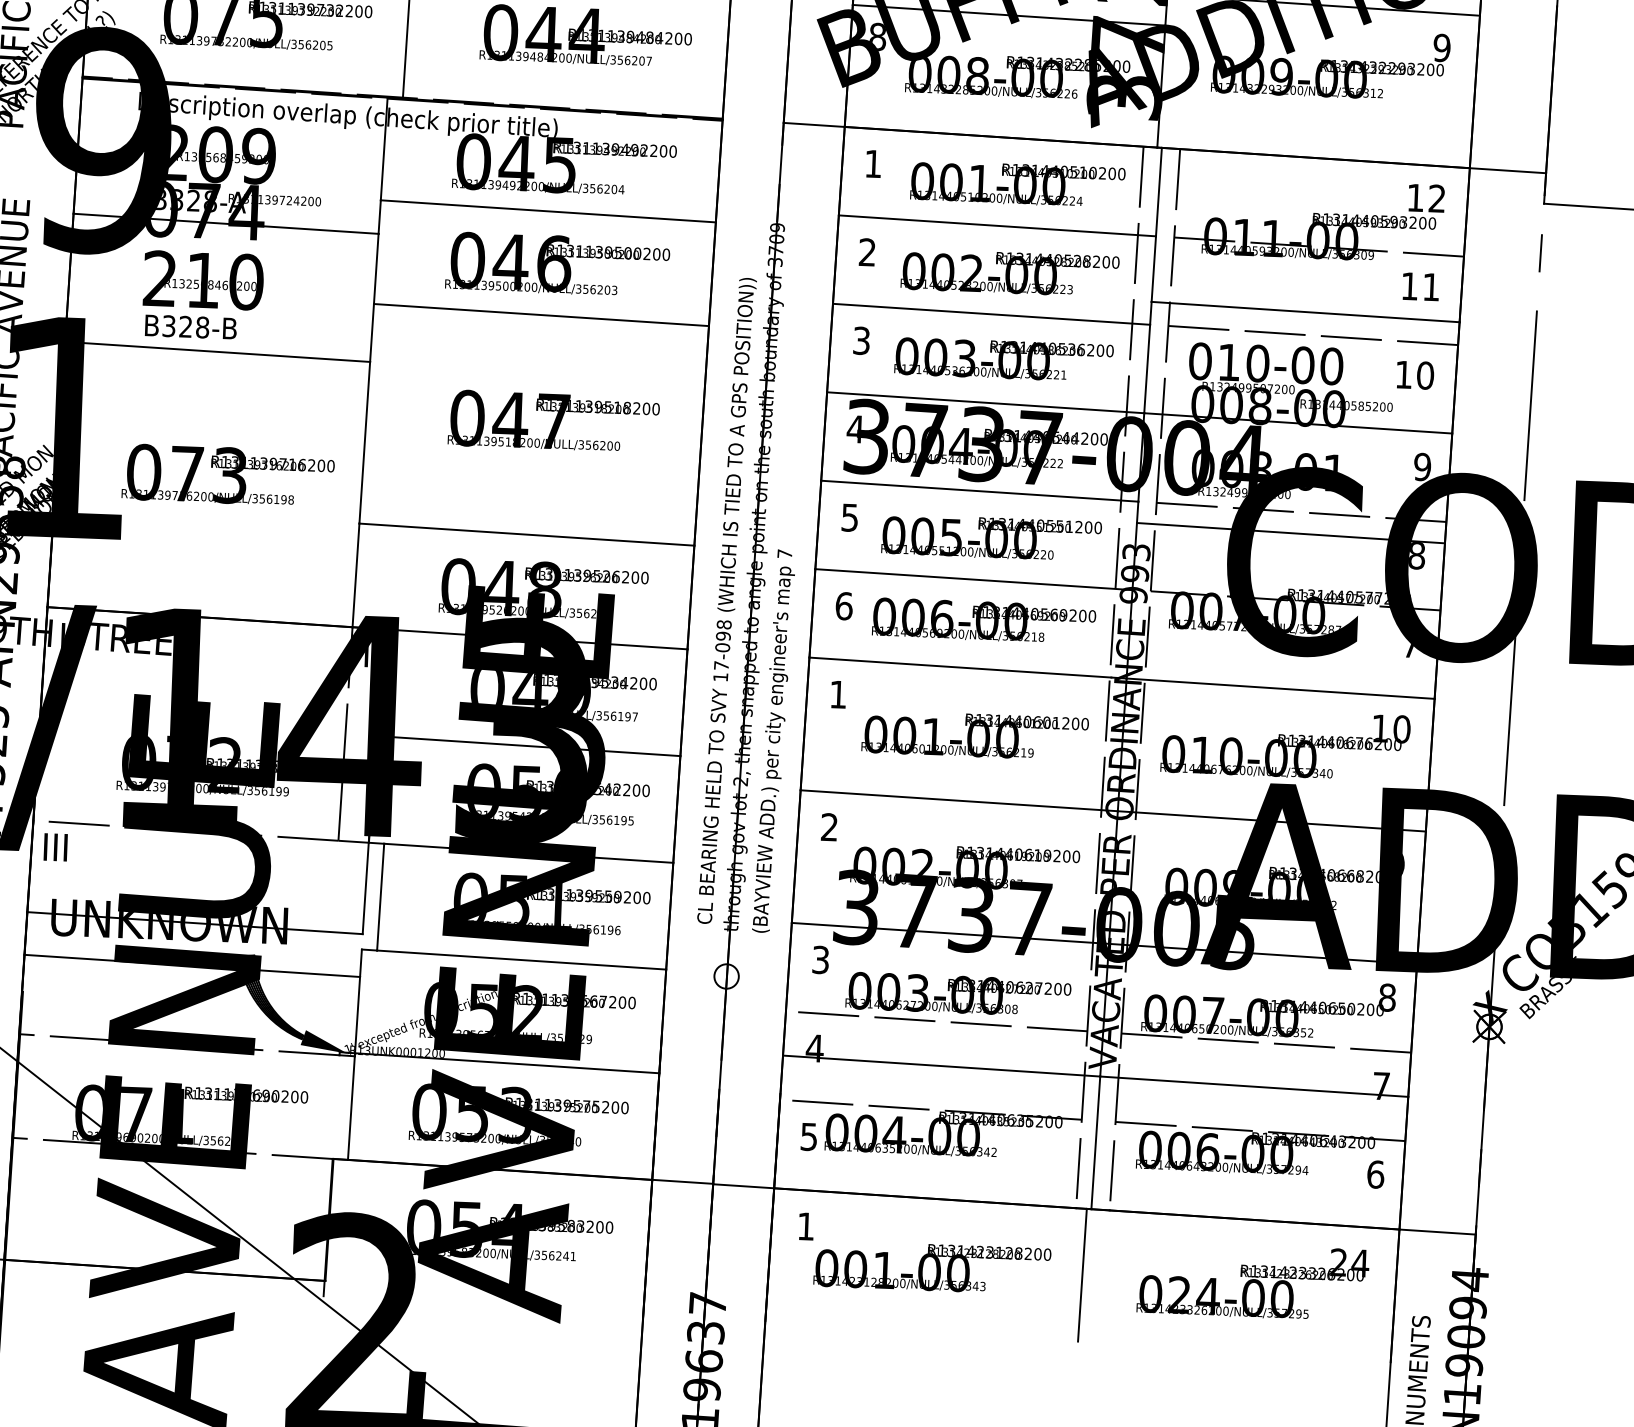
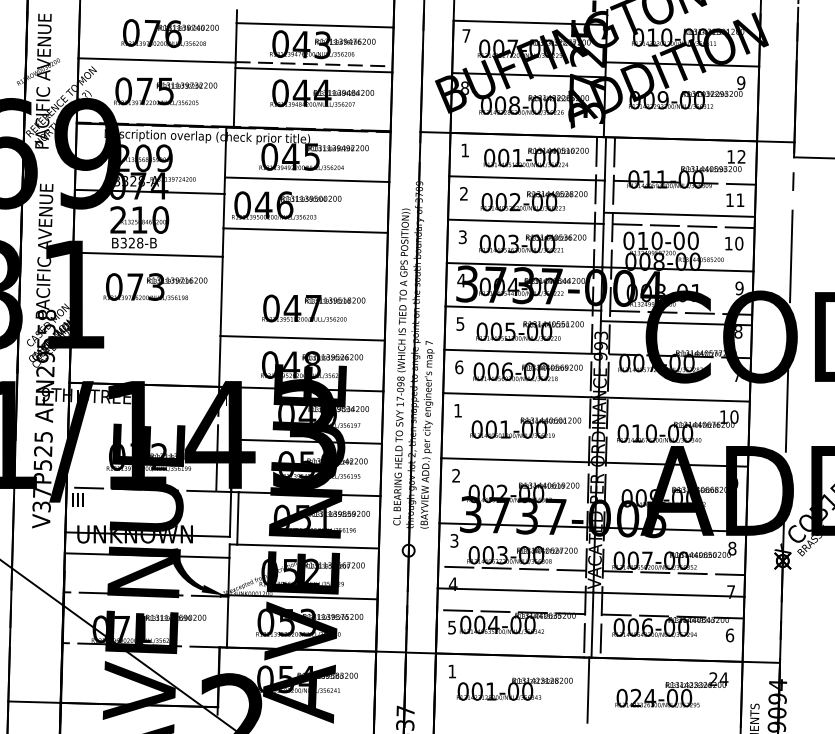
text: (557, 264) -> (286, 205), moved
text: (553, 421) -> (313, 308), moved
text: (228, 474) -> (155, 286), moved

